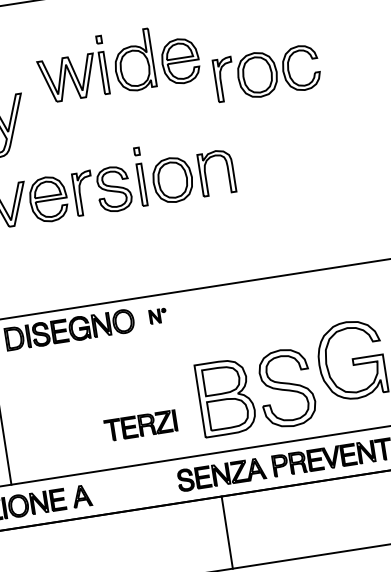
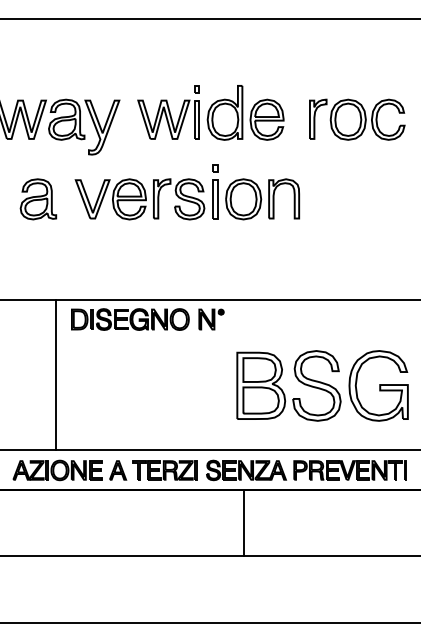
part: (117, 62) -> (210, 112), moved
part: (267, 73) -> (357, 119), moved
part: (158, 316) -> (211, 319), size x1.67
part: (249, 397) -> (282, 389), moved
part: (140, 425) -> (164, 470), moved

